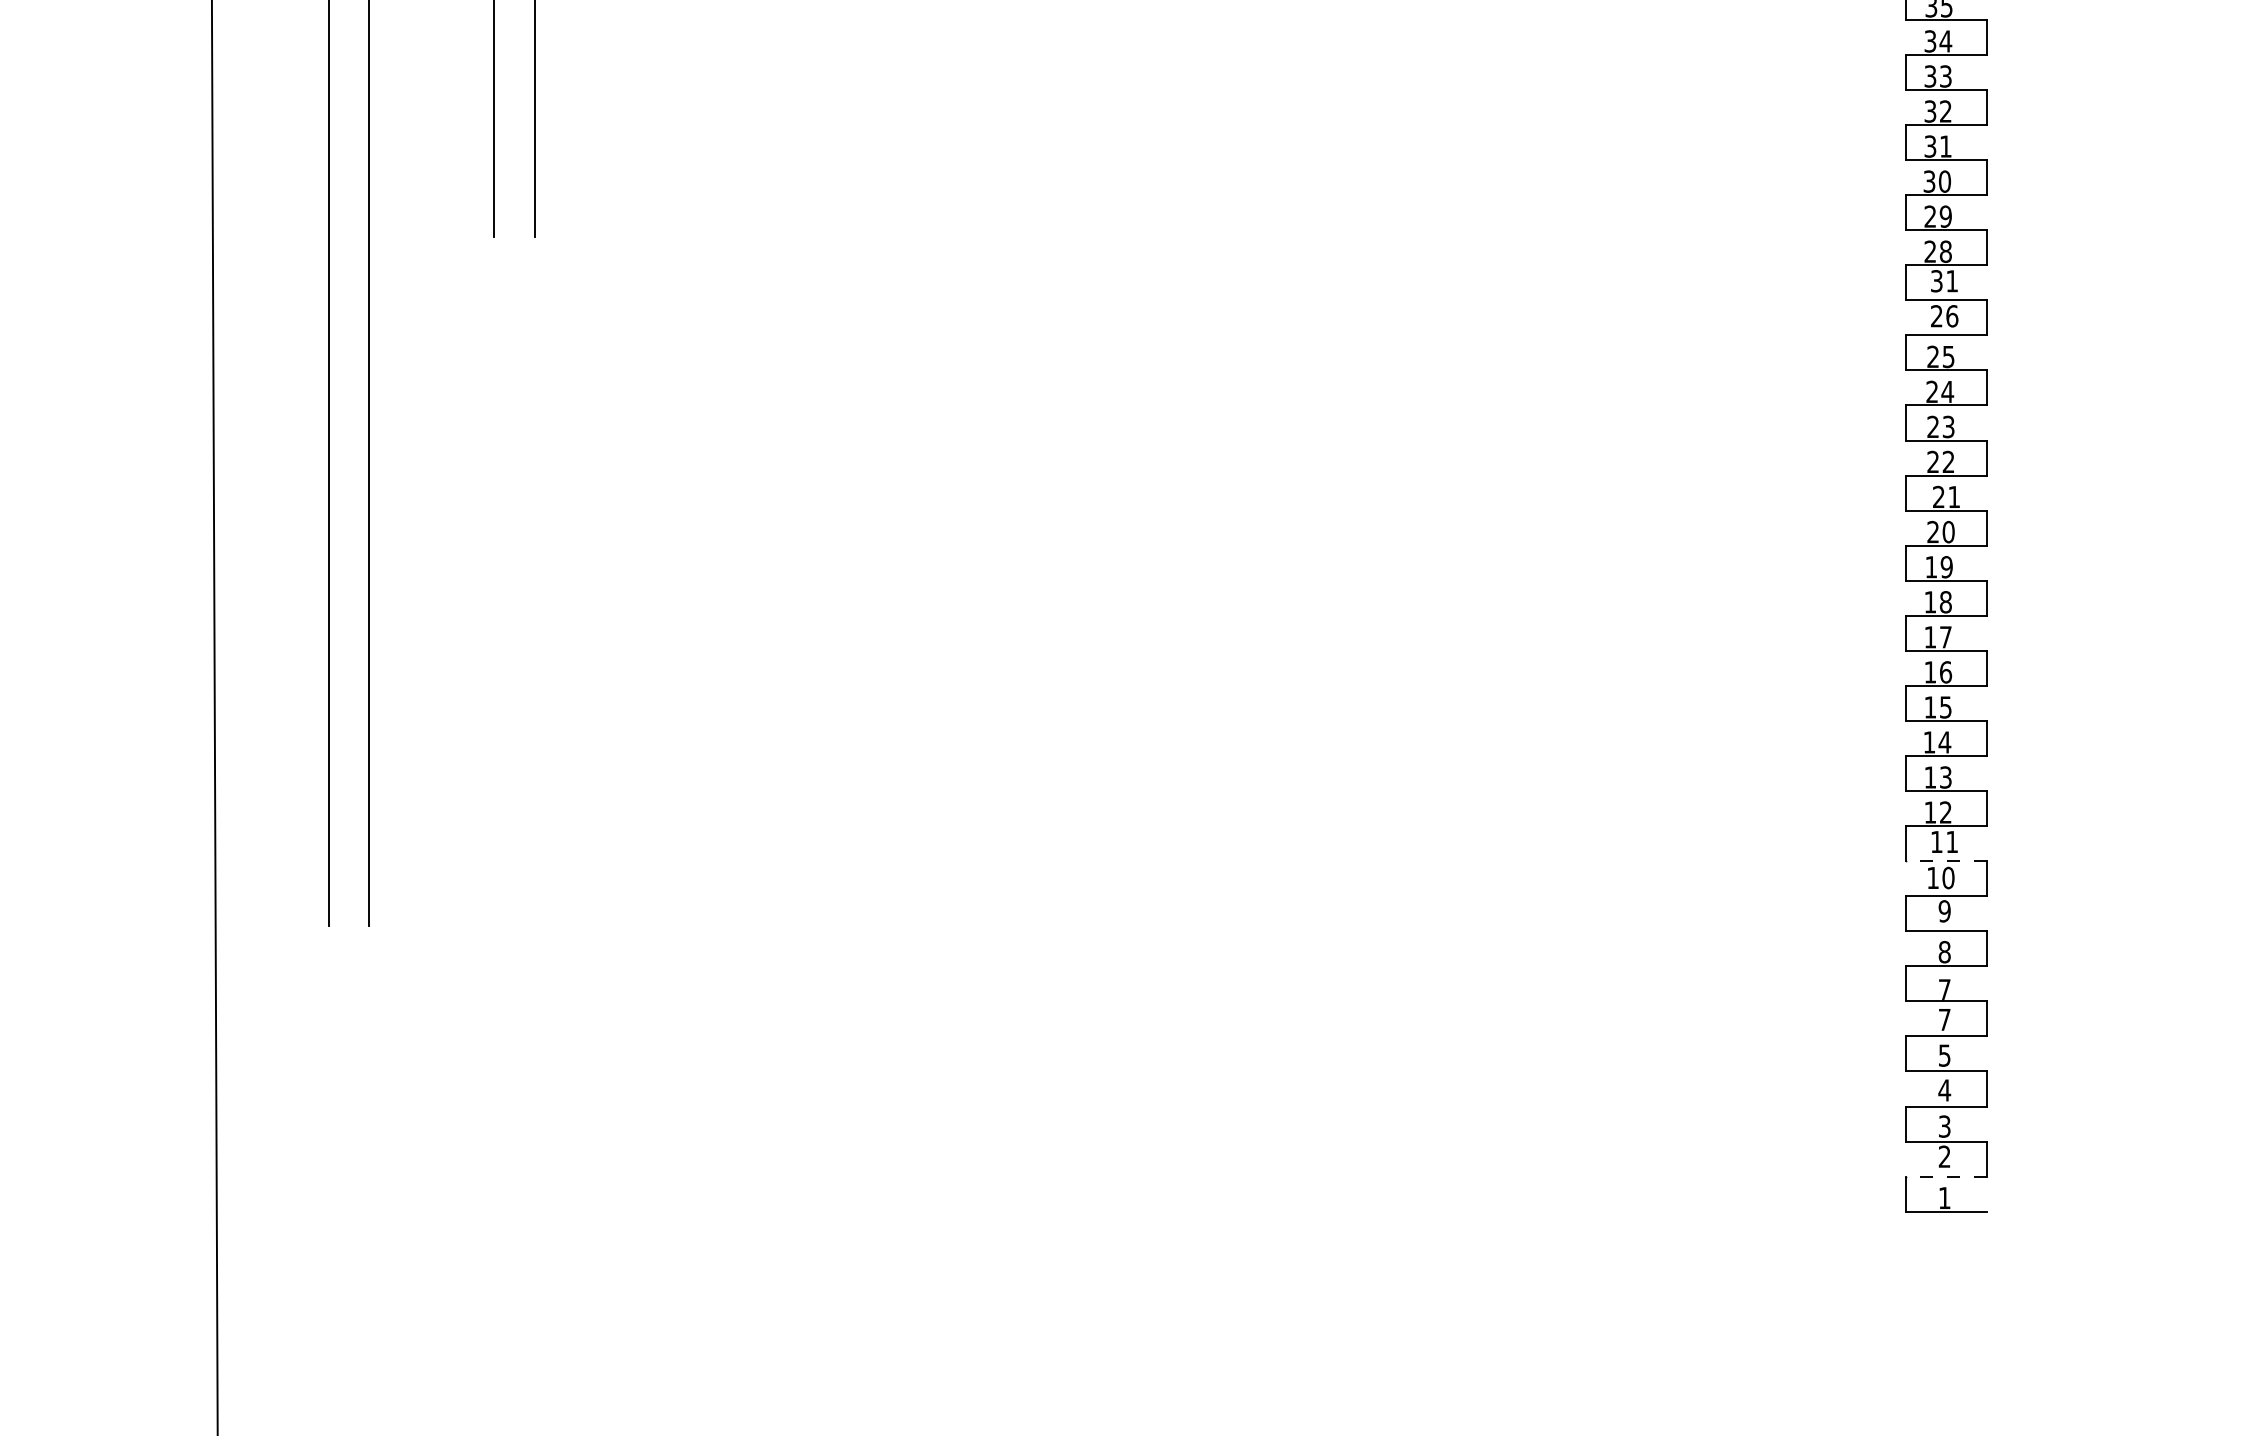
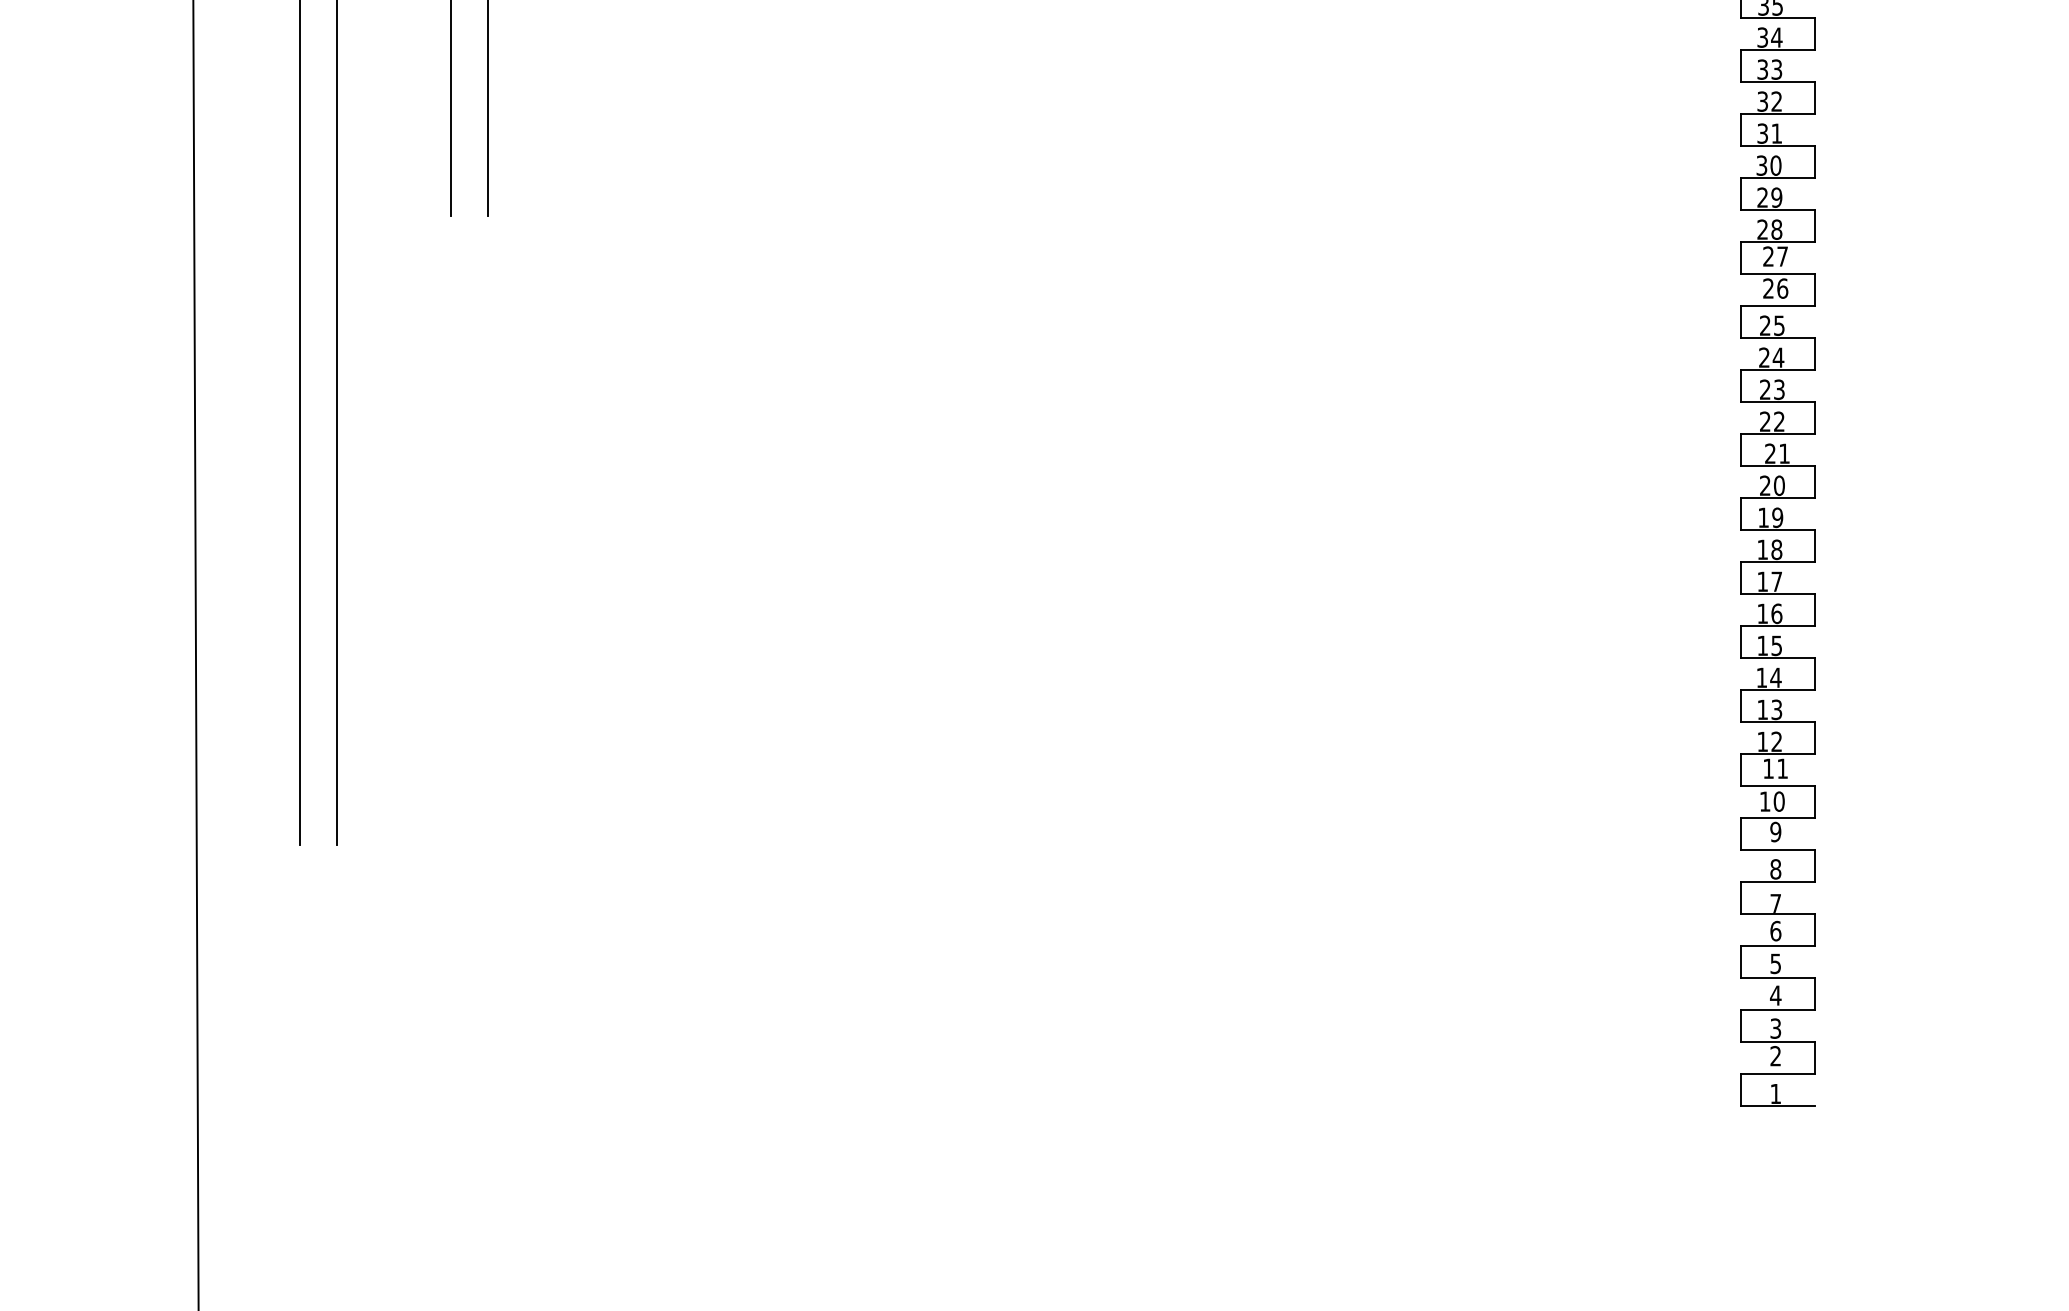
text: (1944, 281) -> (1775, 256), 31 -> 27
line: (1946, 861) -> (1777, 786), dashed -> solid
text: (1944, 1019) -> (1775, 930), 7 -> 6
line: (1946, 1176) -> (1777, 1074), dashed -> solid

